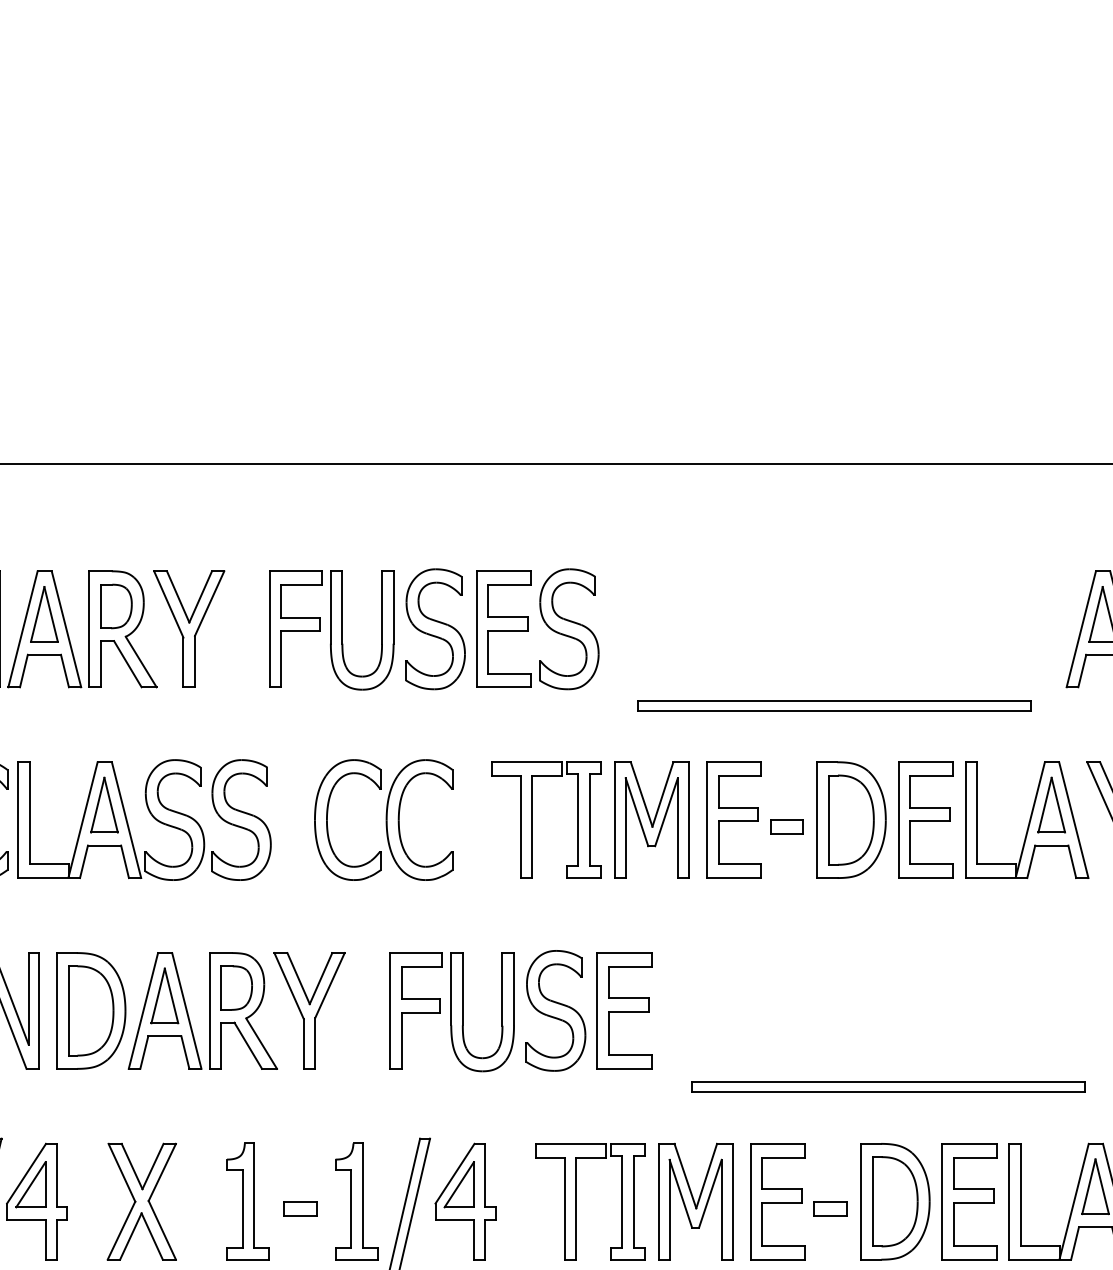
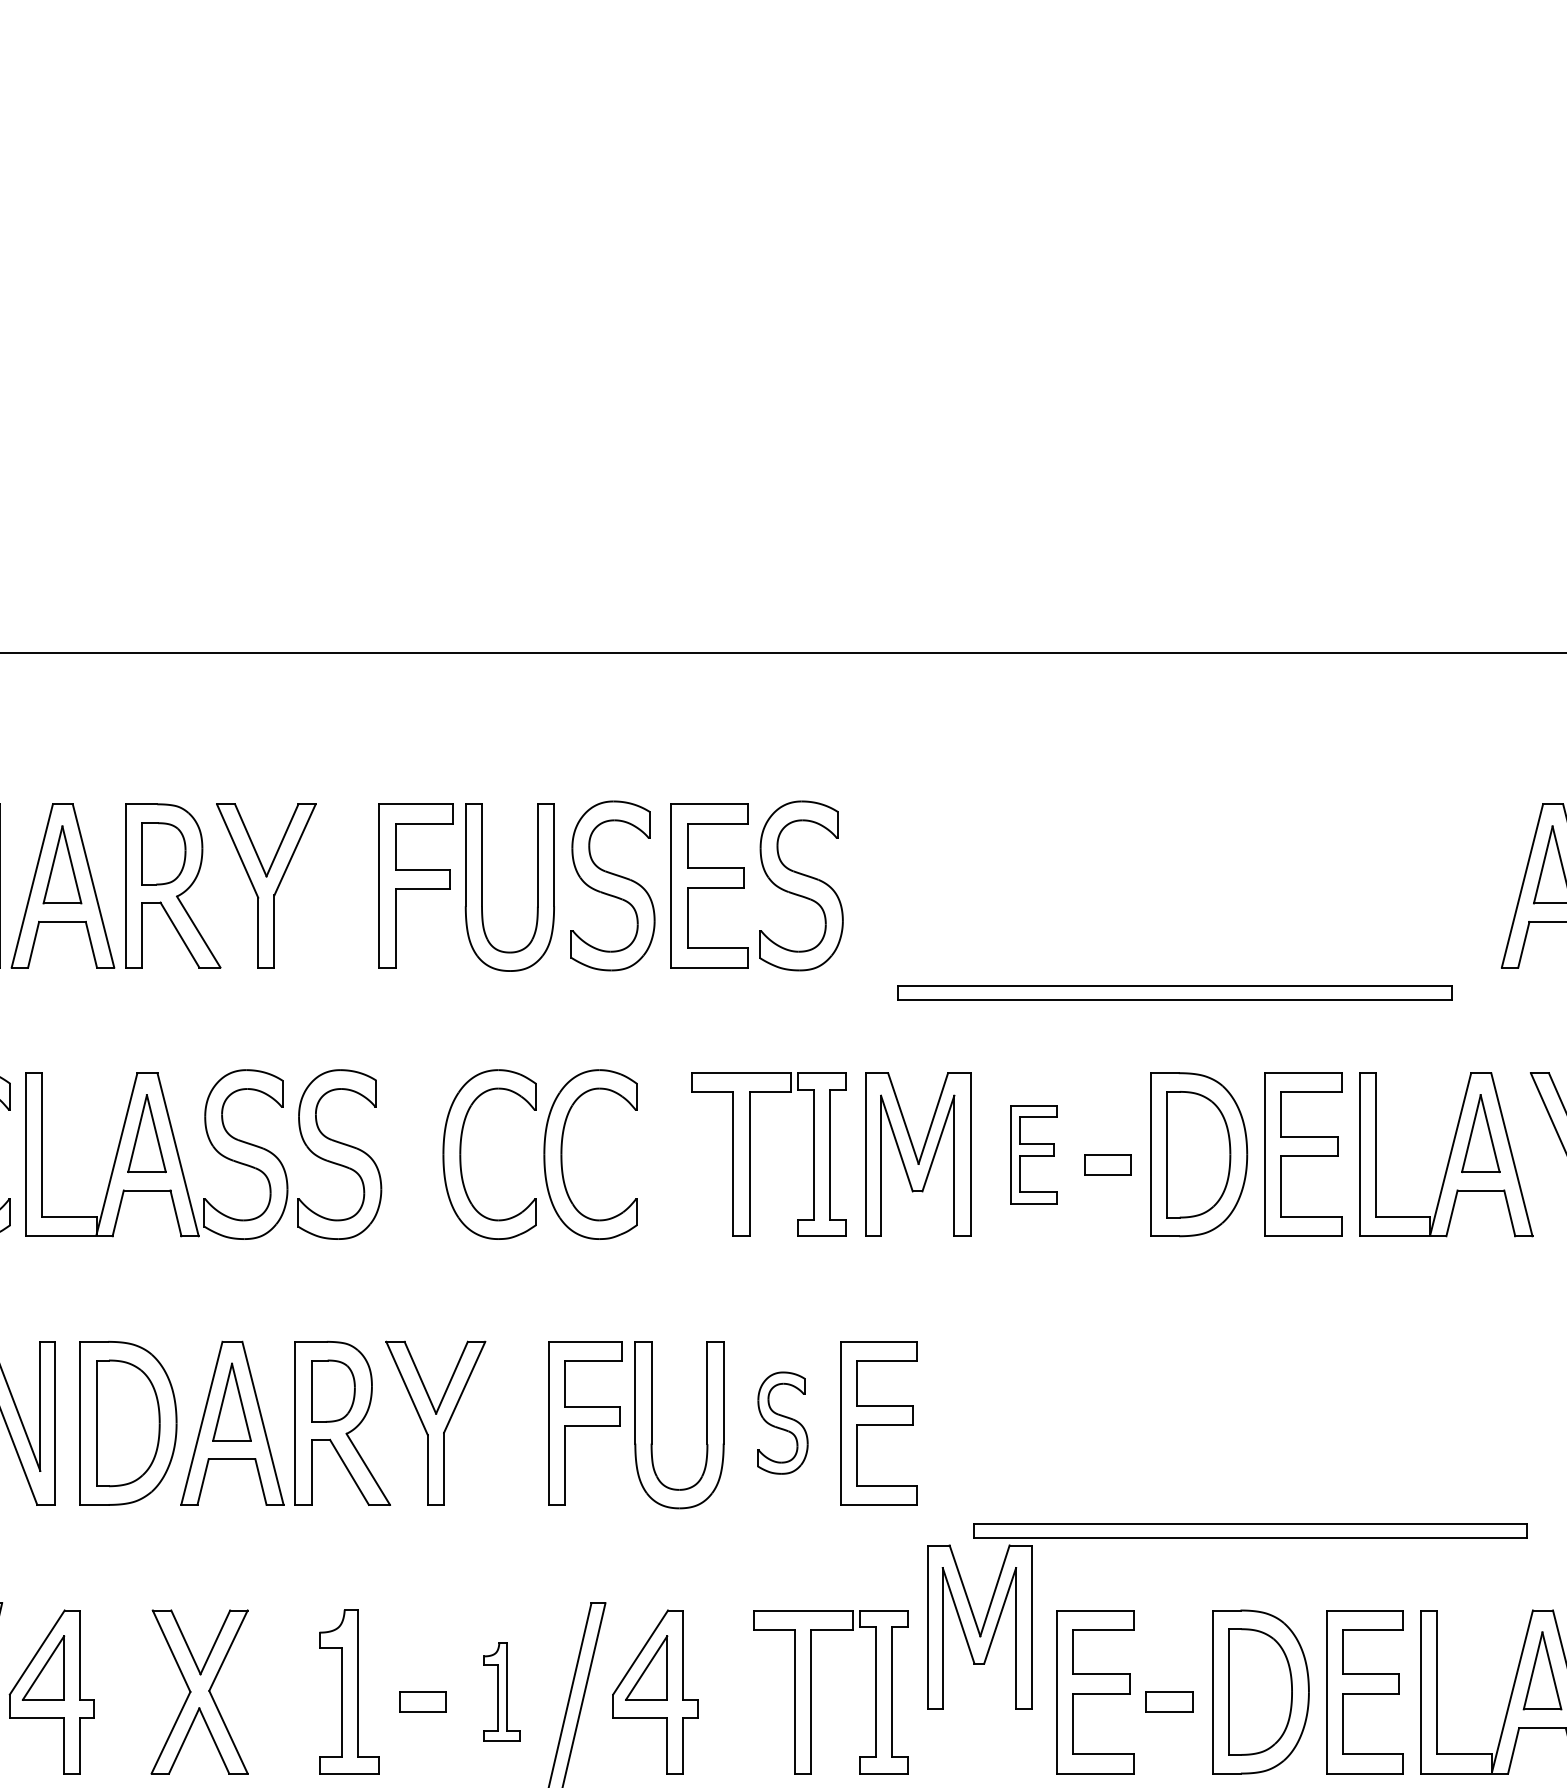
part: (734, 820) -> (1033, 1154), size x0.6
part: (555, 1010) -> (782, 1422), size x0.6
part: (356, 1201) -> (501, 1691), size x0.6
part: (695, 1201) -> (979, 1626), moved

